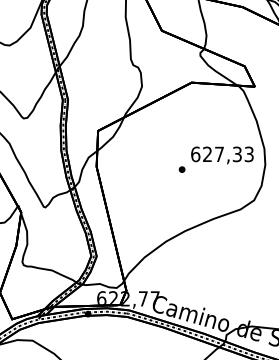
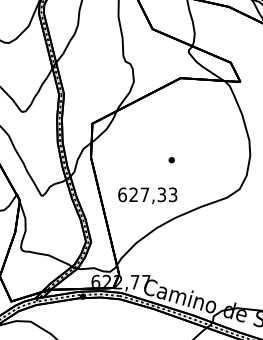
text: (222, 155) -> (147, 195), moved

